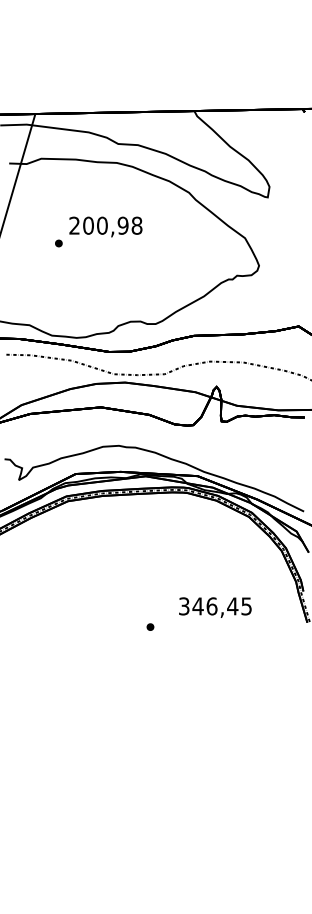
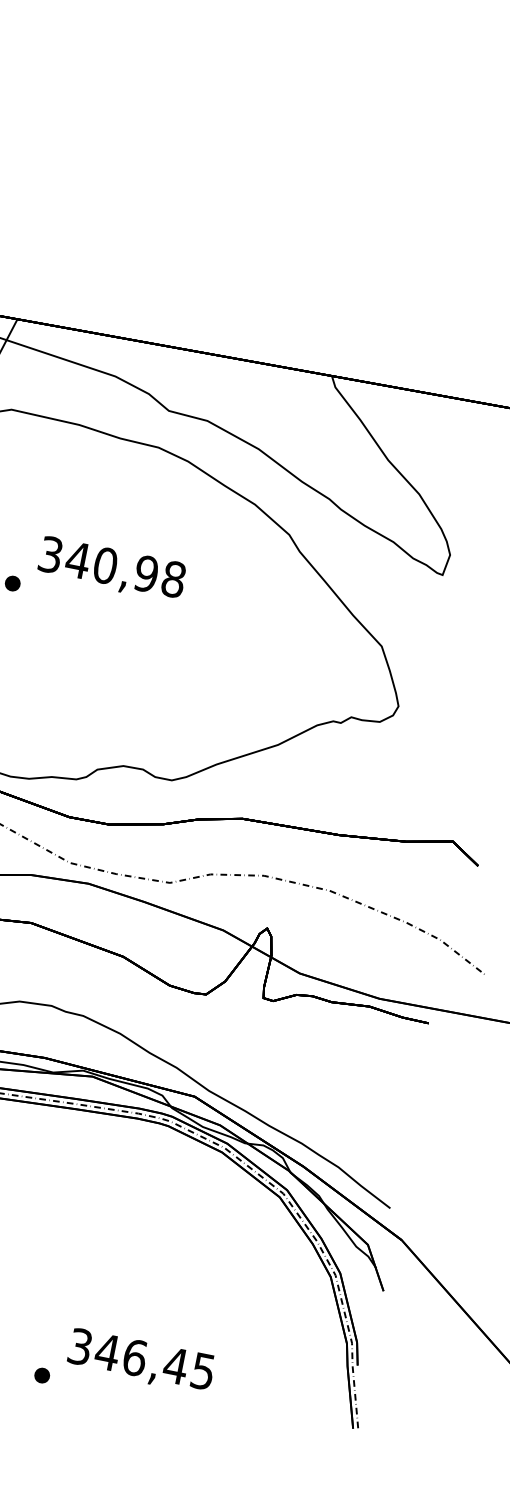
text: (81, 225) -> (64, 557), 200,98 -> 340,98
text: (215, 607) -> (141, 1361), moved

